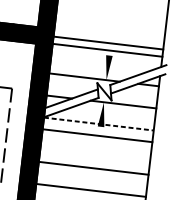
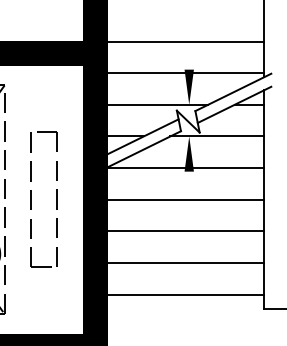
line: (108, 43) -> (185, 73), moved
line: (107, 50) -> (185, 41), moved
line: (98, 124) -> (185, 168), dashed -> solid
line: (97, 135) -> (185, 199), moved

